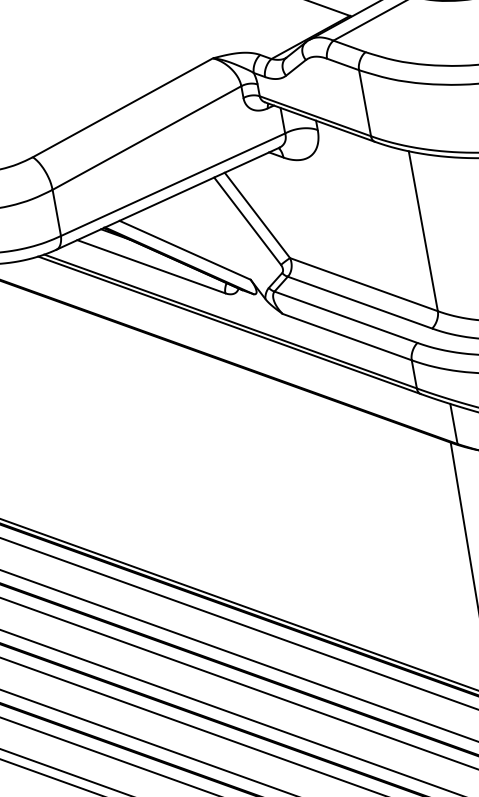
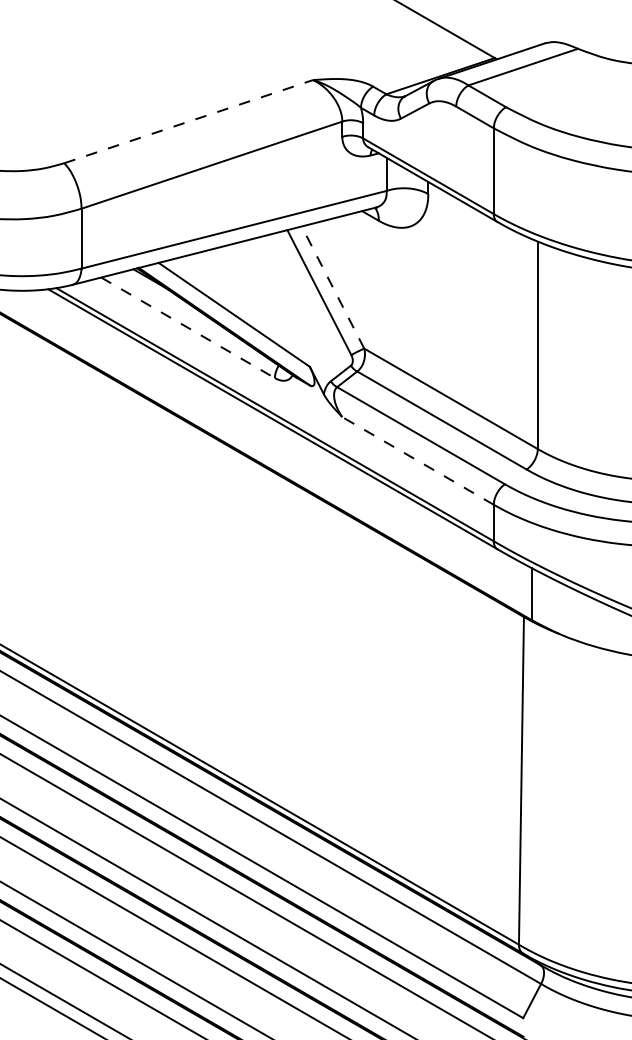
line: (123, 107) -> (189, 121), solid -> dashed
line: (257, 215) -> (333, 287), solid -> dashed
line: (151, 267) -> (188, 328), solid -> dashed
line: (347, 336) -> (418, 460), solid -> dashed

